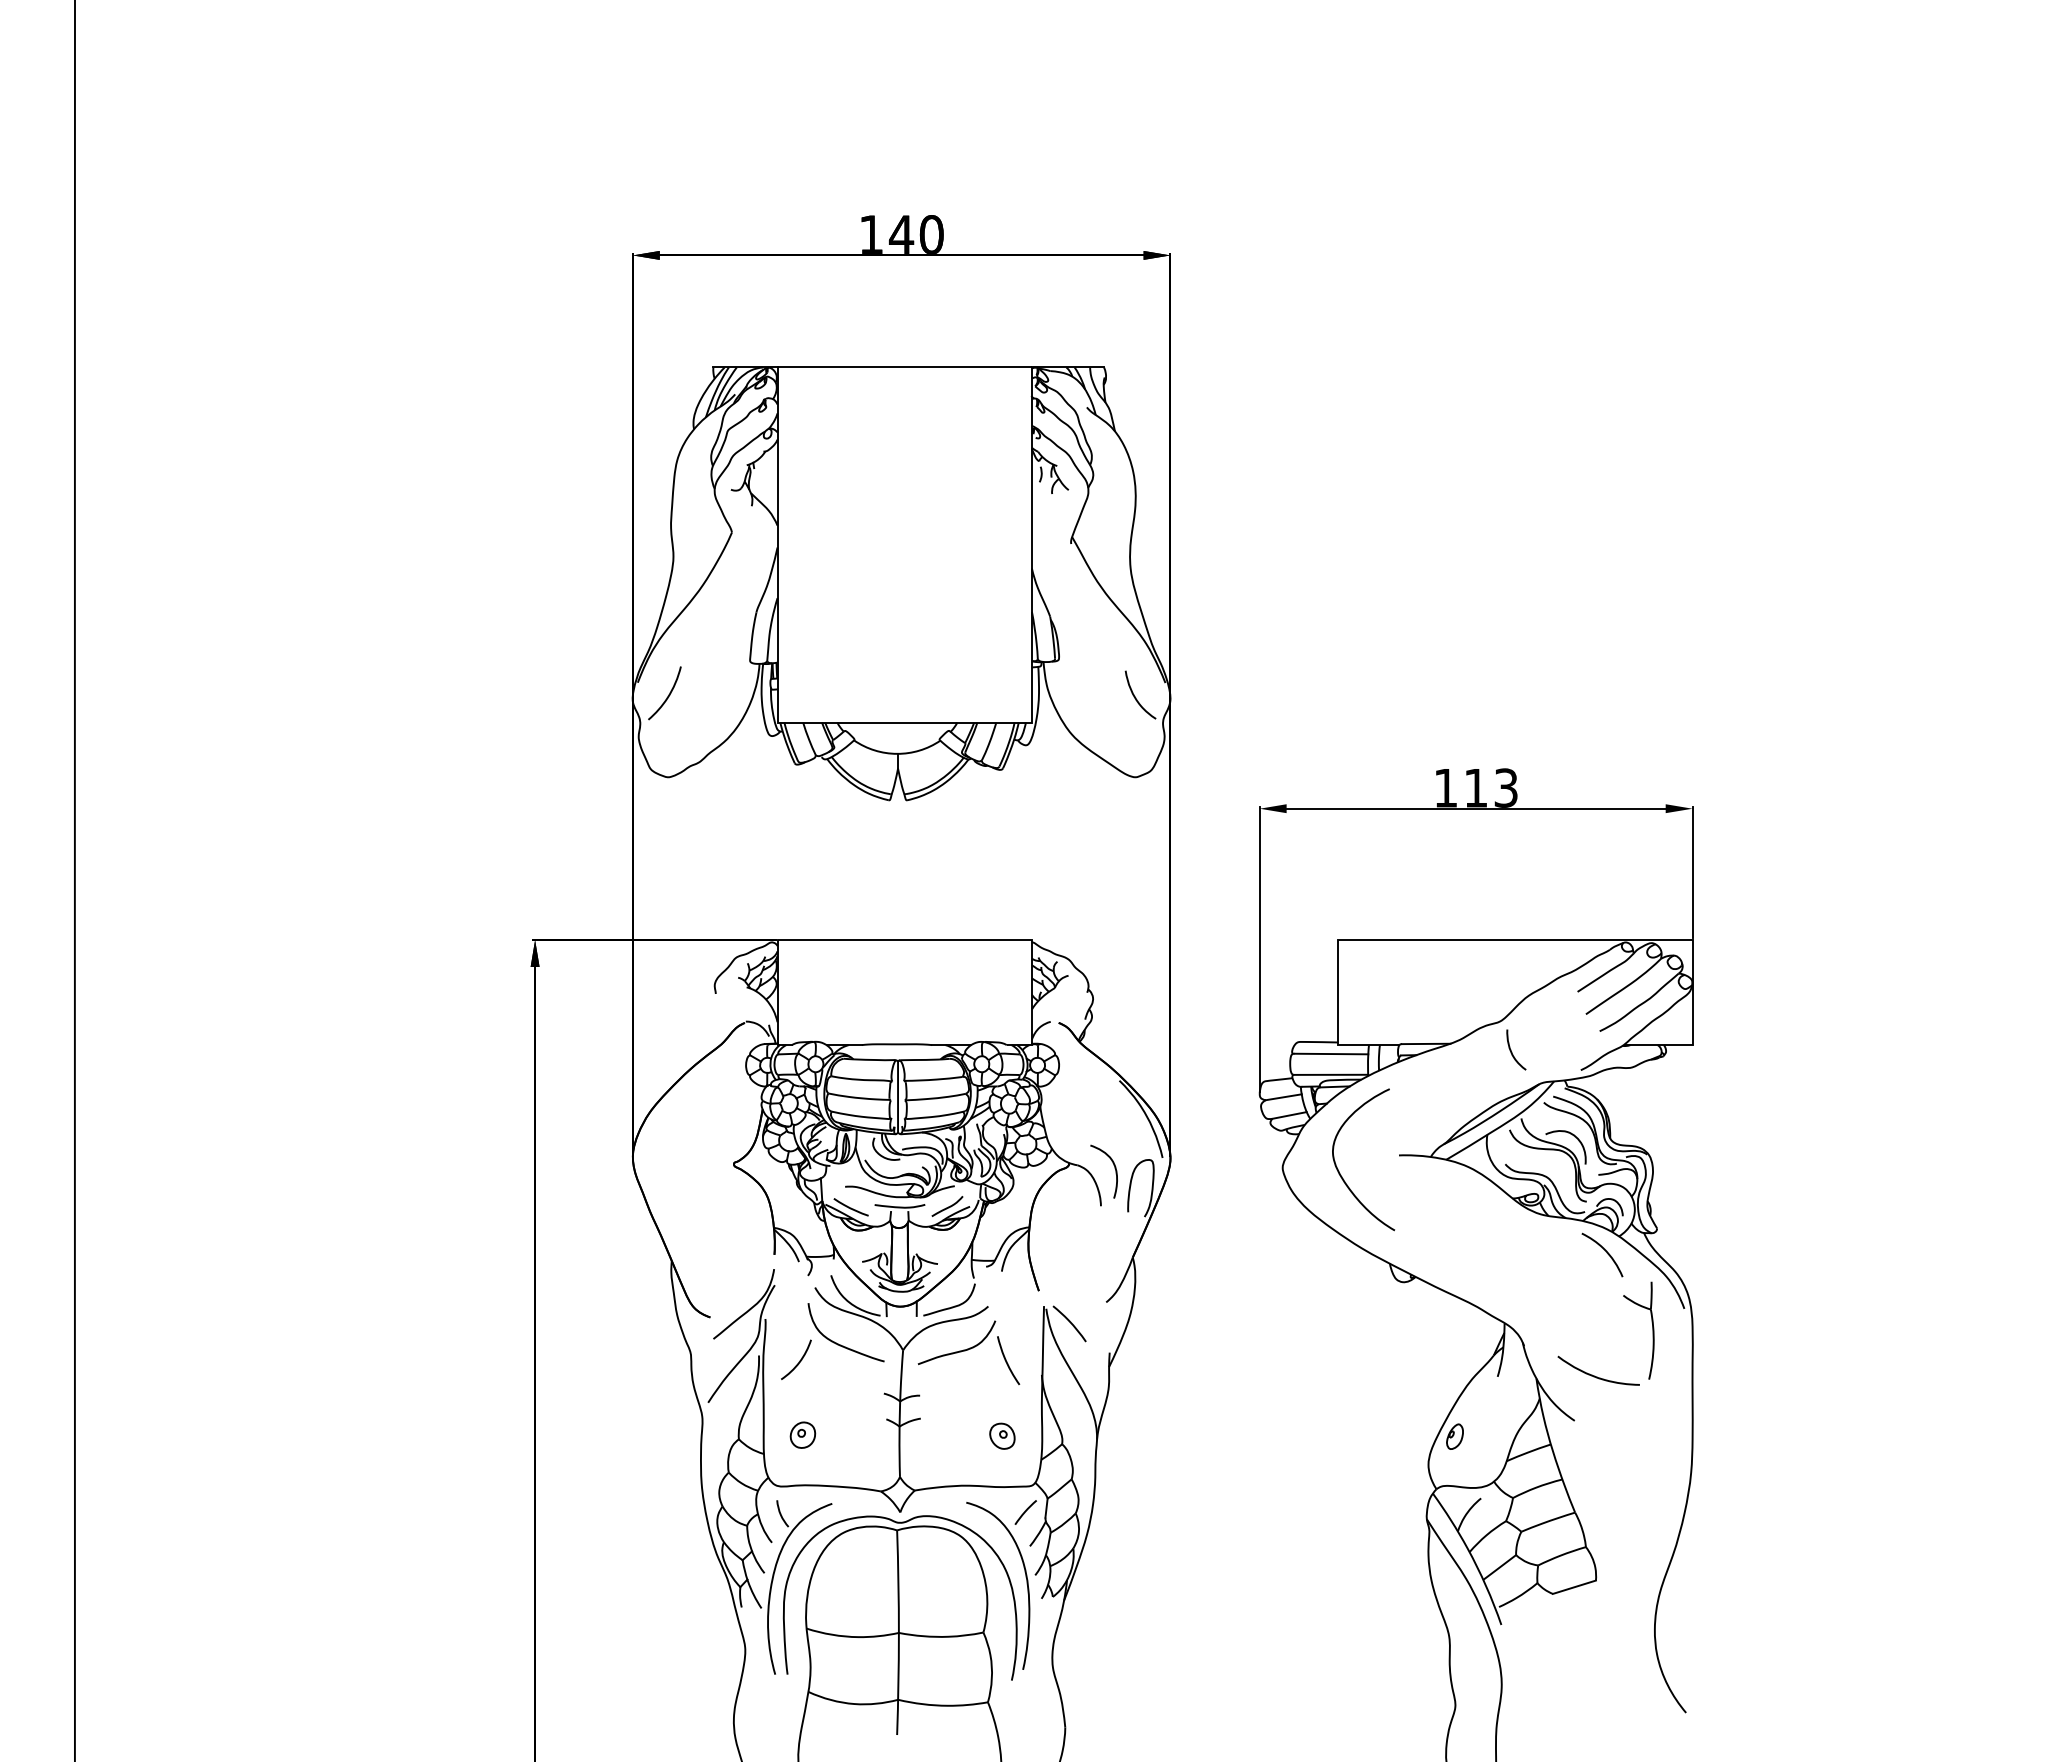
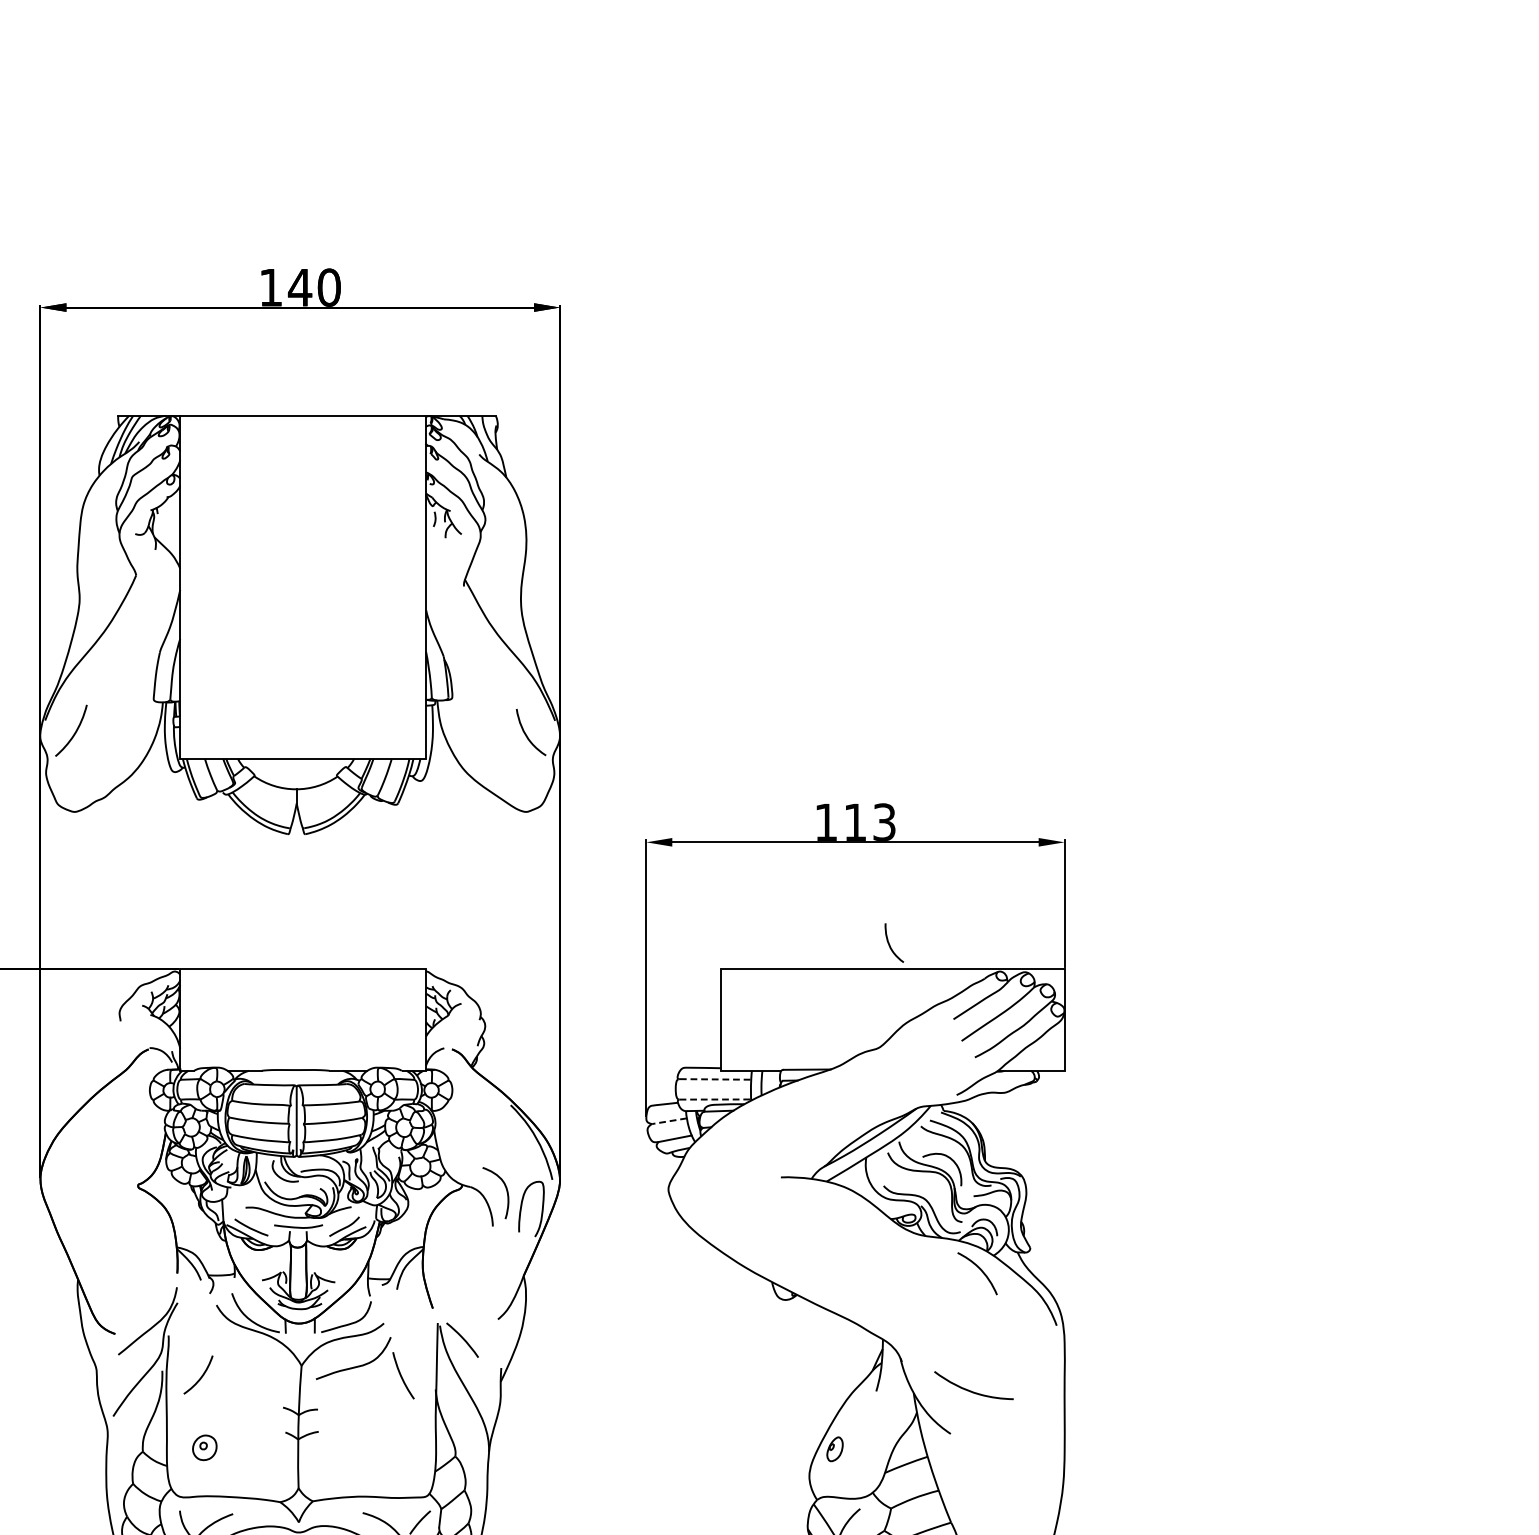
curve: (1511, 1049) -> (889, 942), moved
line: (1331, 1054) -> (715, 1079), solid -> dashed
line: (1331, 1074) -> (715, 1099), solid -> dashed
line: (1283, 1097) -> (669, 1121), solid -> dashed
curve: (1339, 1171) -> (723, 1192), removed
part: (1652, 1330) -> (1025, 1346), removed
curve: (840, 1344) -> (241, 1360), removed
part: (1002, 1435) -> (397, 1448), removed

